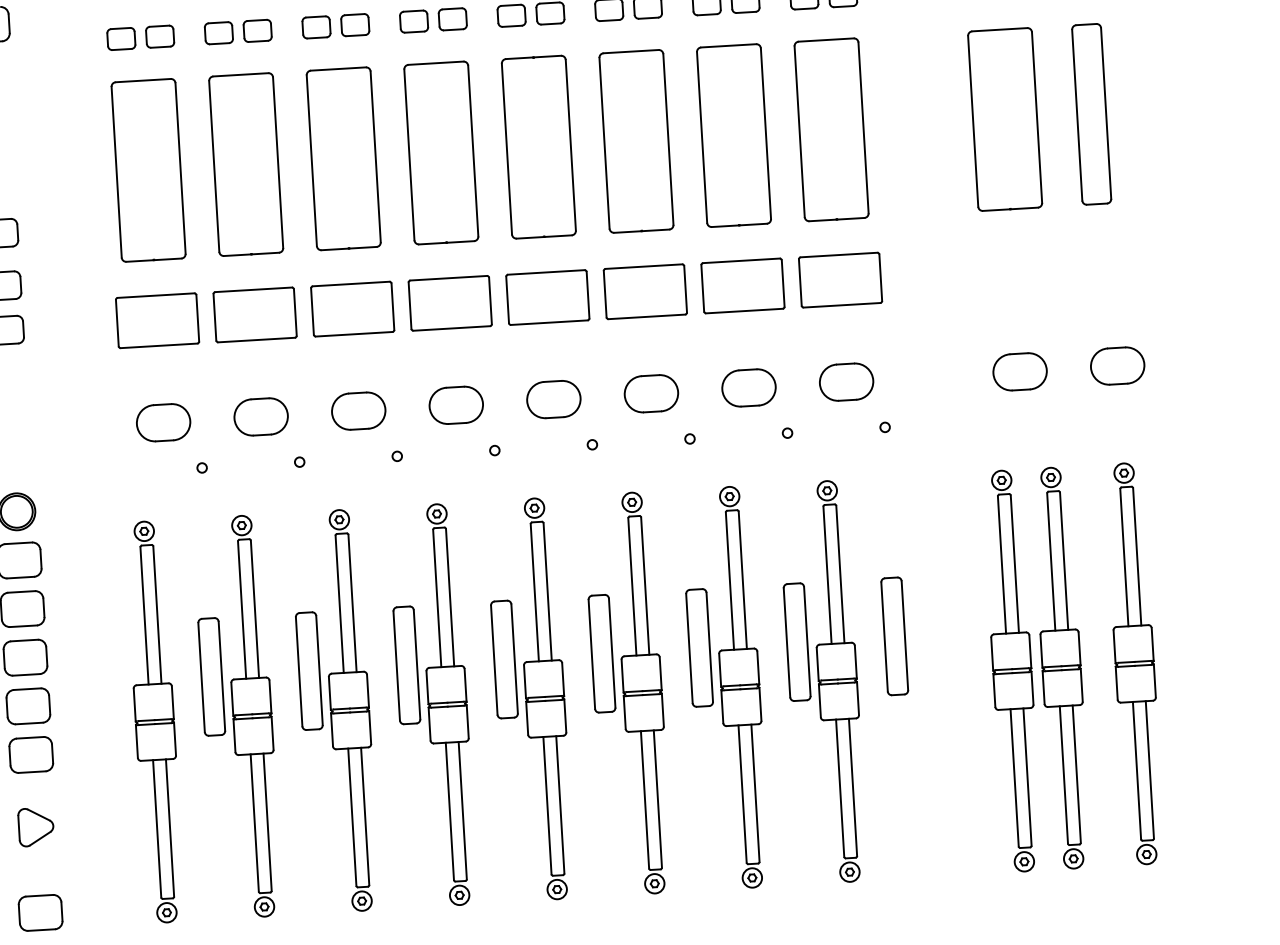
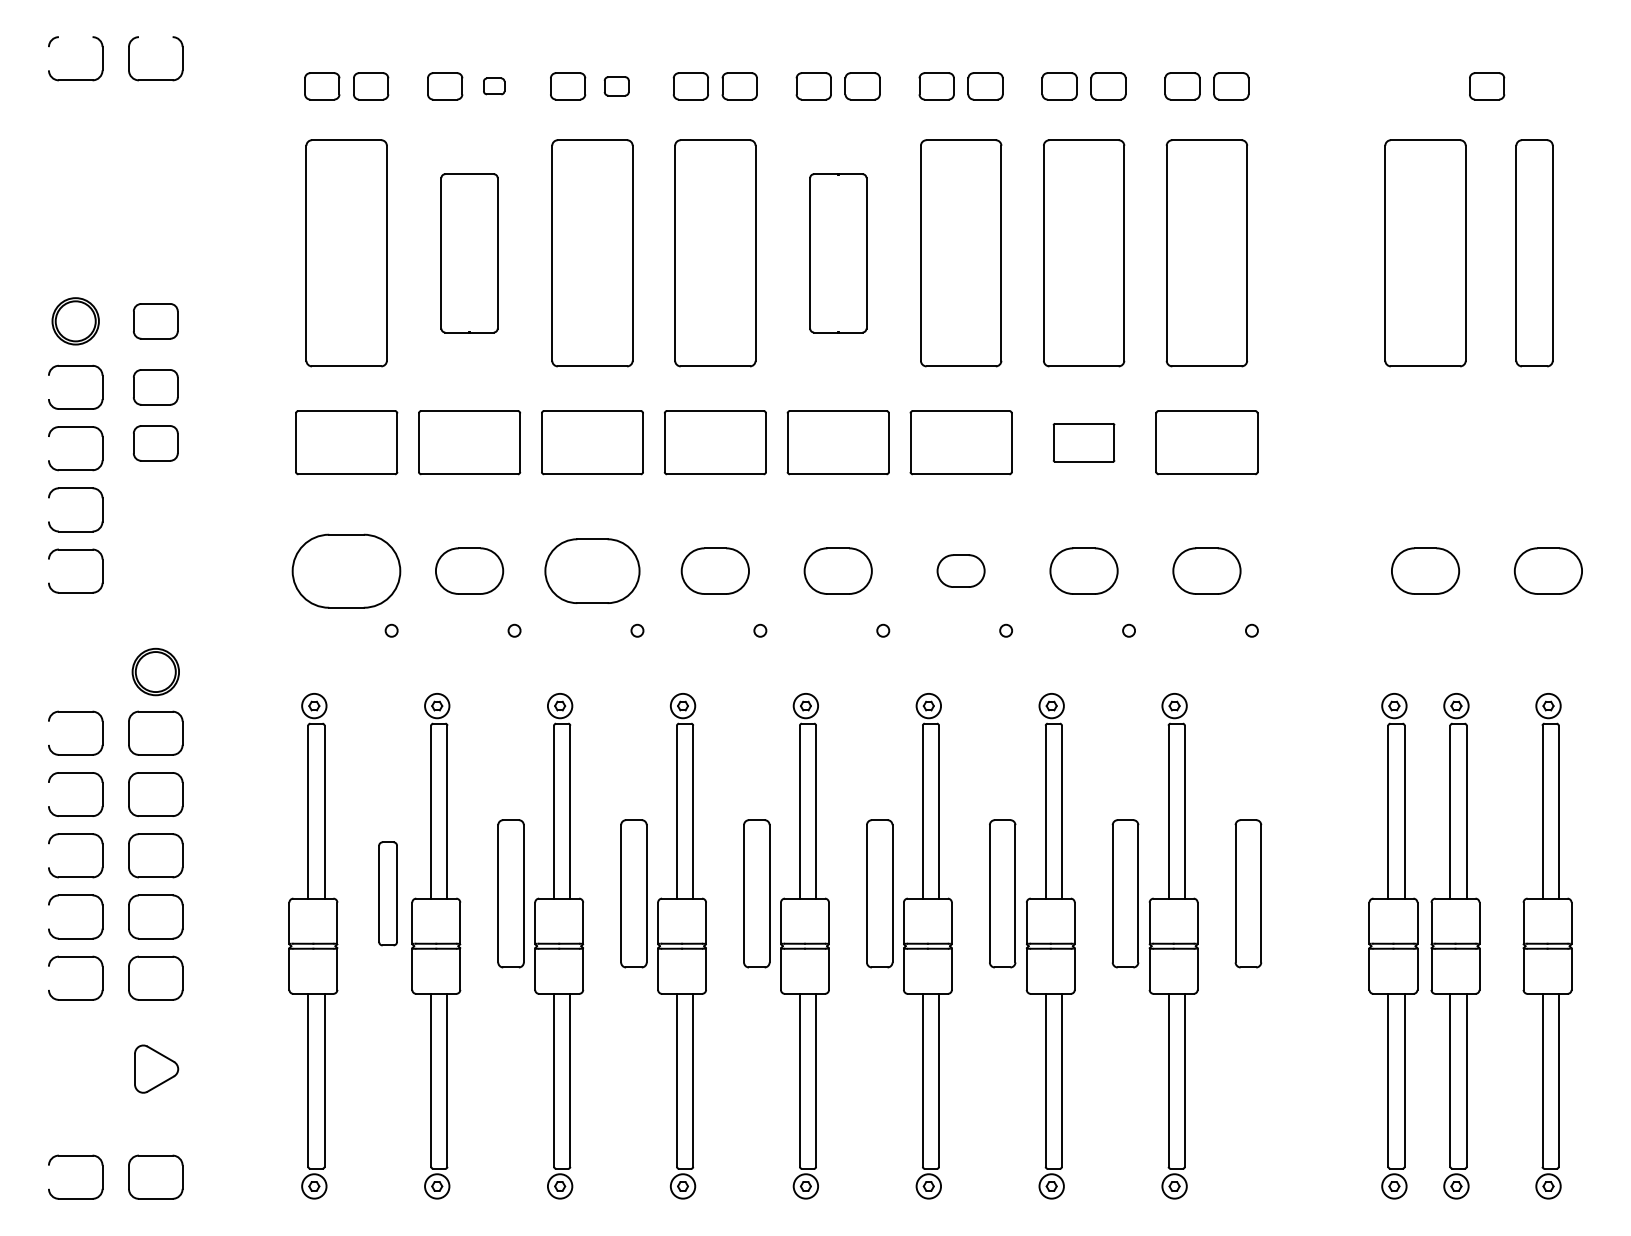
part: (354, 25) -> (616, 86), size x0.7
part: (258, 31) -> (494, 86), size x0.6
part: (539, 147) -> (838, 253), size x0.7
part: (246, 164) -> (469, 253), size x0.7
part: (742, 285) -> (1083, 442), size x0.6
part: (650, 393) -> (960, 570), size x0.7
part: (358, 410) -> (592, 570), size x1.4
part: (163, 422) -> (346, 570), size x1.6
part: (211, 676) -> (387, 893), size x0.7

